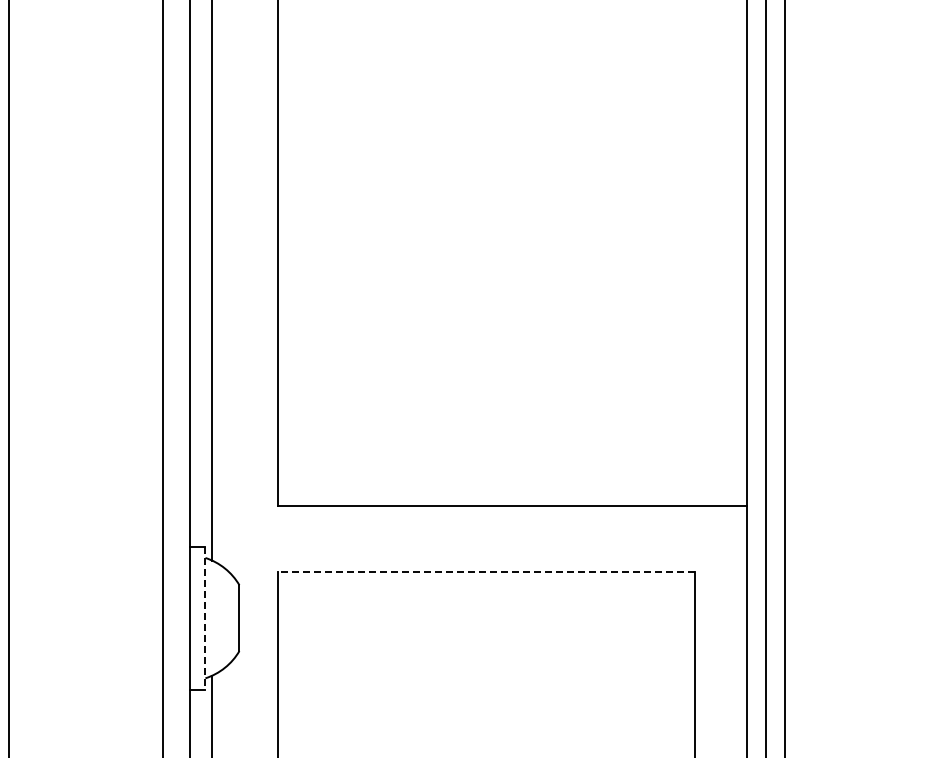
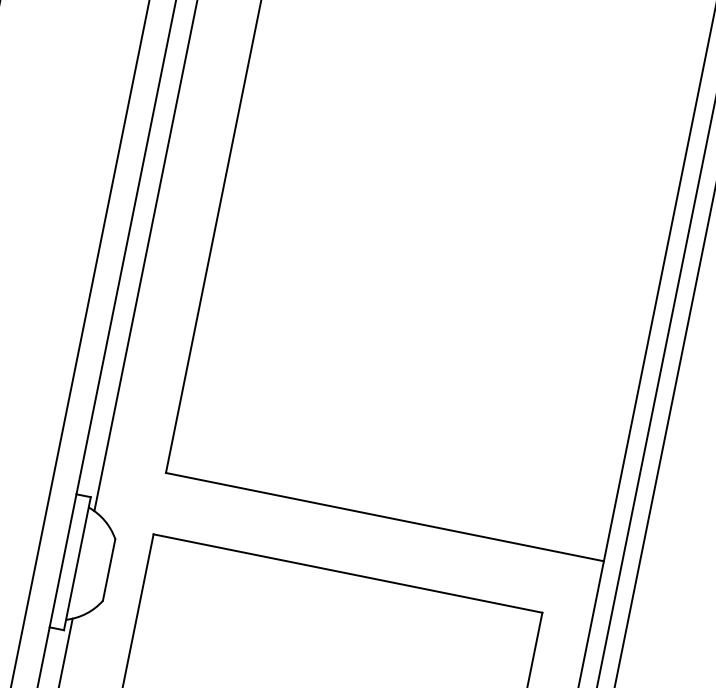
line: (485, 572) -> (347, 573), dashed -> solid
line: (205, 618) -> (77, 564), dashed -> solid

